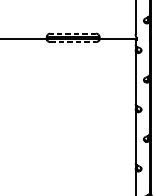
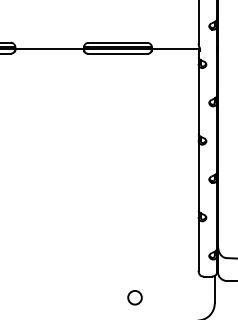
line: (72, 33) -> (117, 42), dashed -> solid
line: (72, 41) -> (117, 53), dashed -> solid

